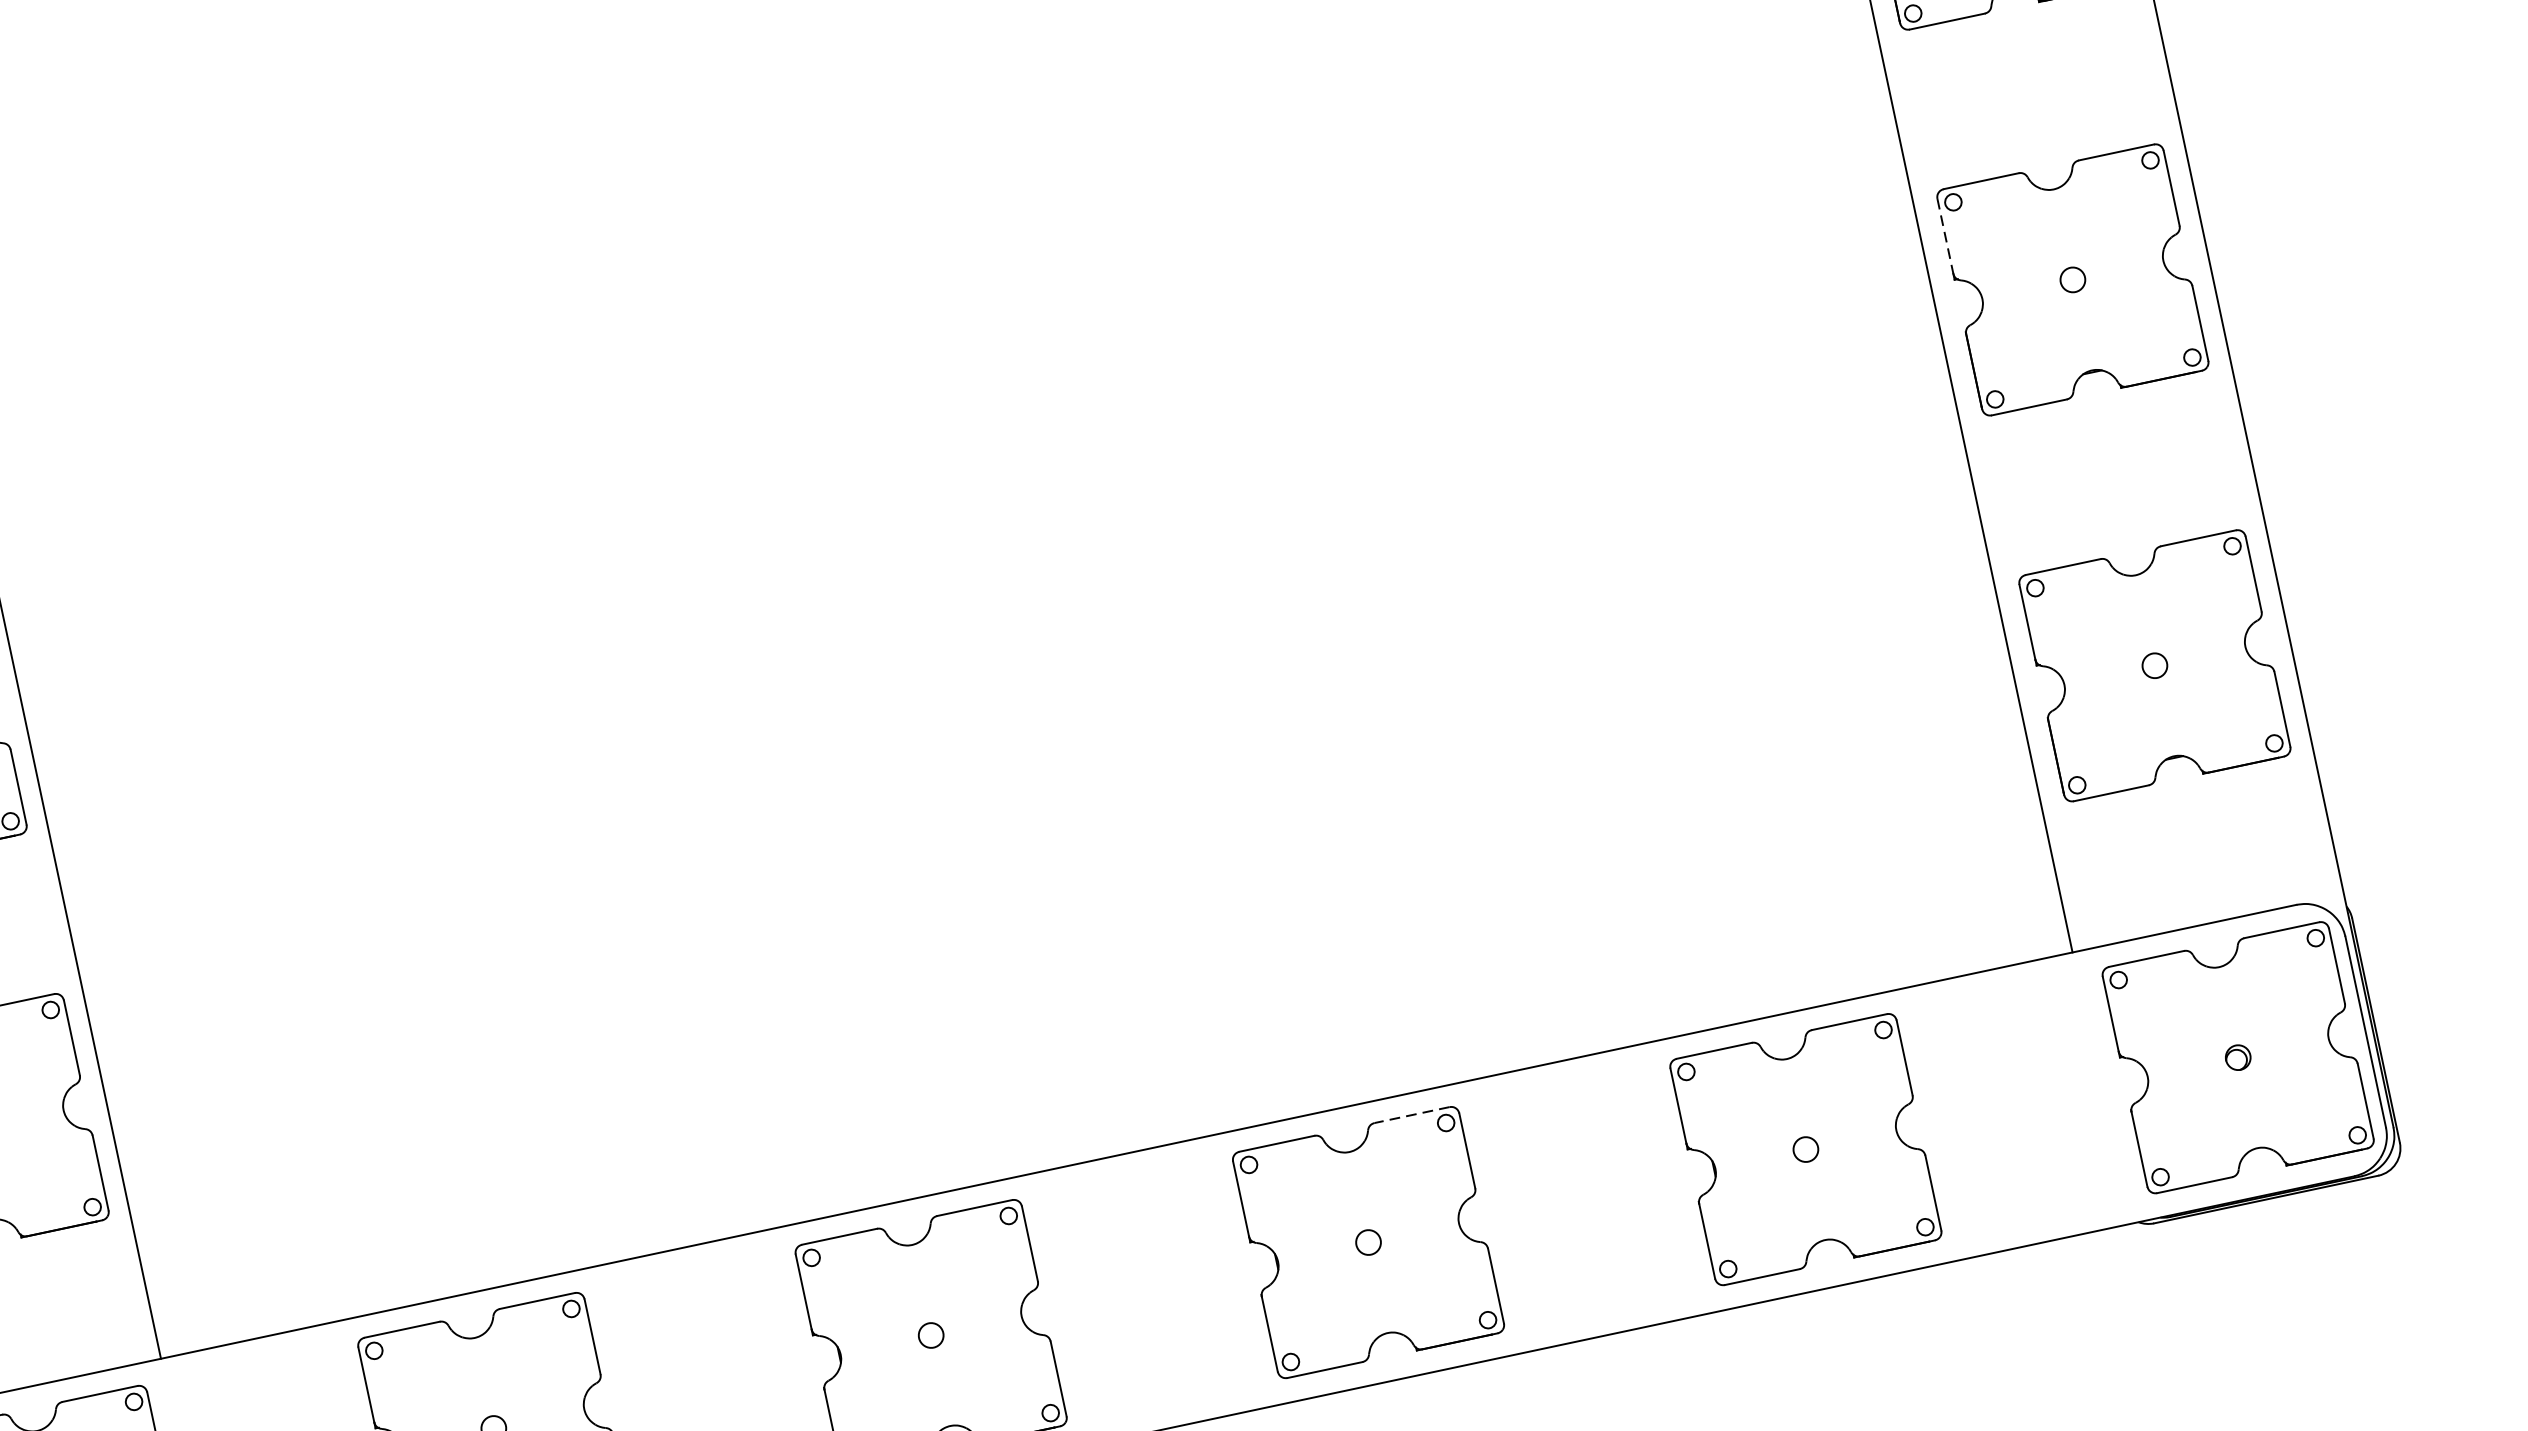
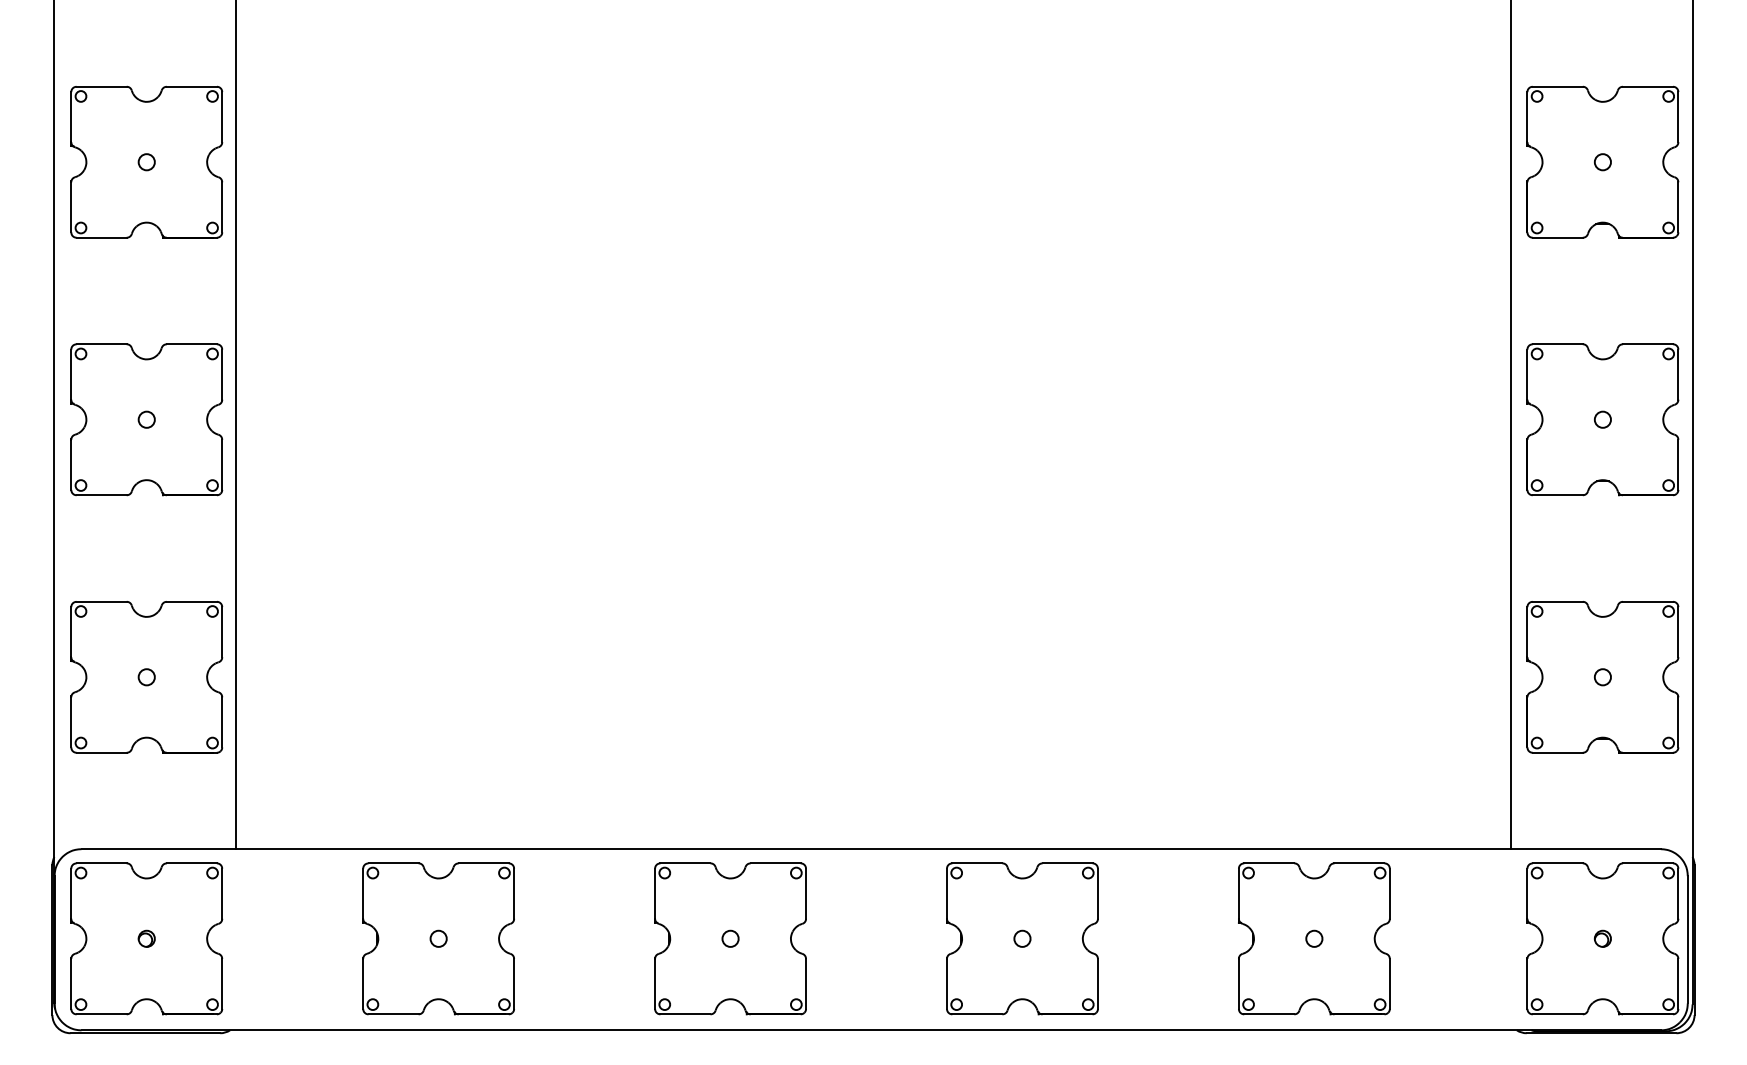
line: (1945, 237) -> (1527, 375), dashed -> solid
line: (1412, 1115) -> (1067, 863), dashed -> solid

